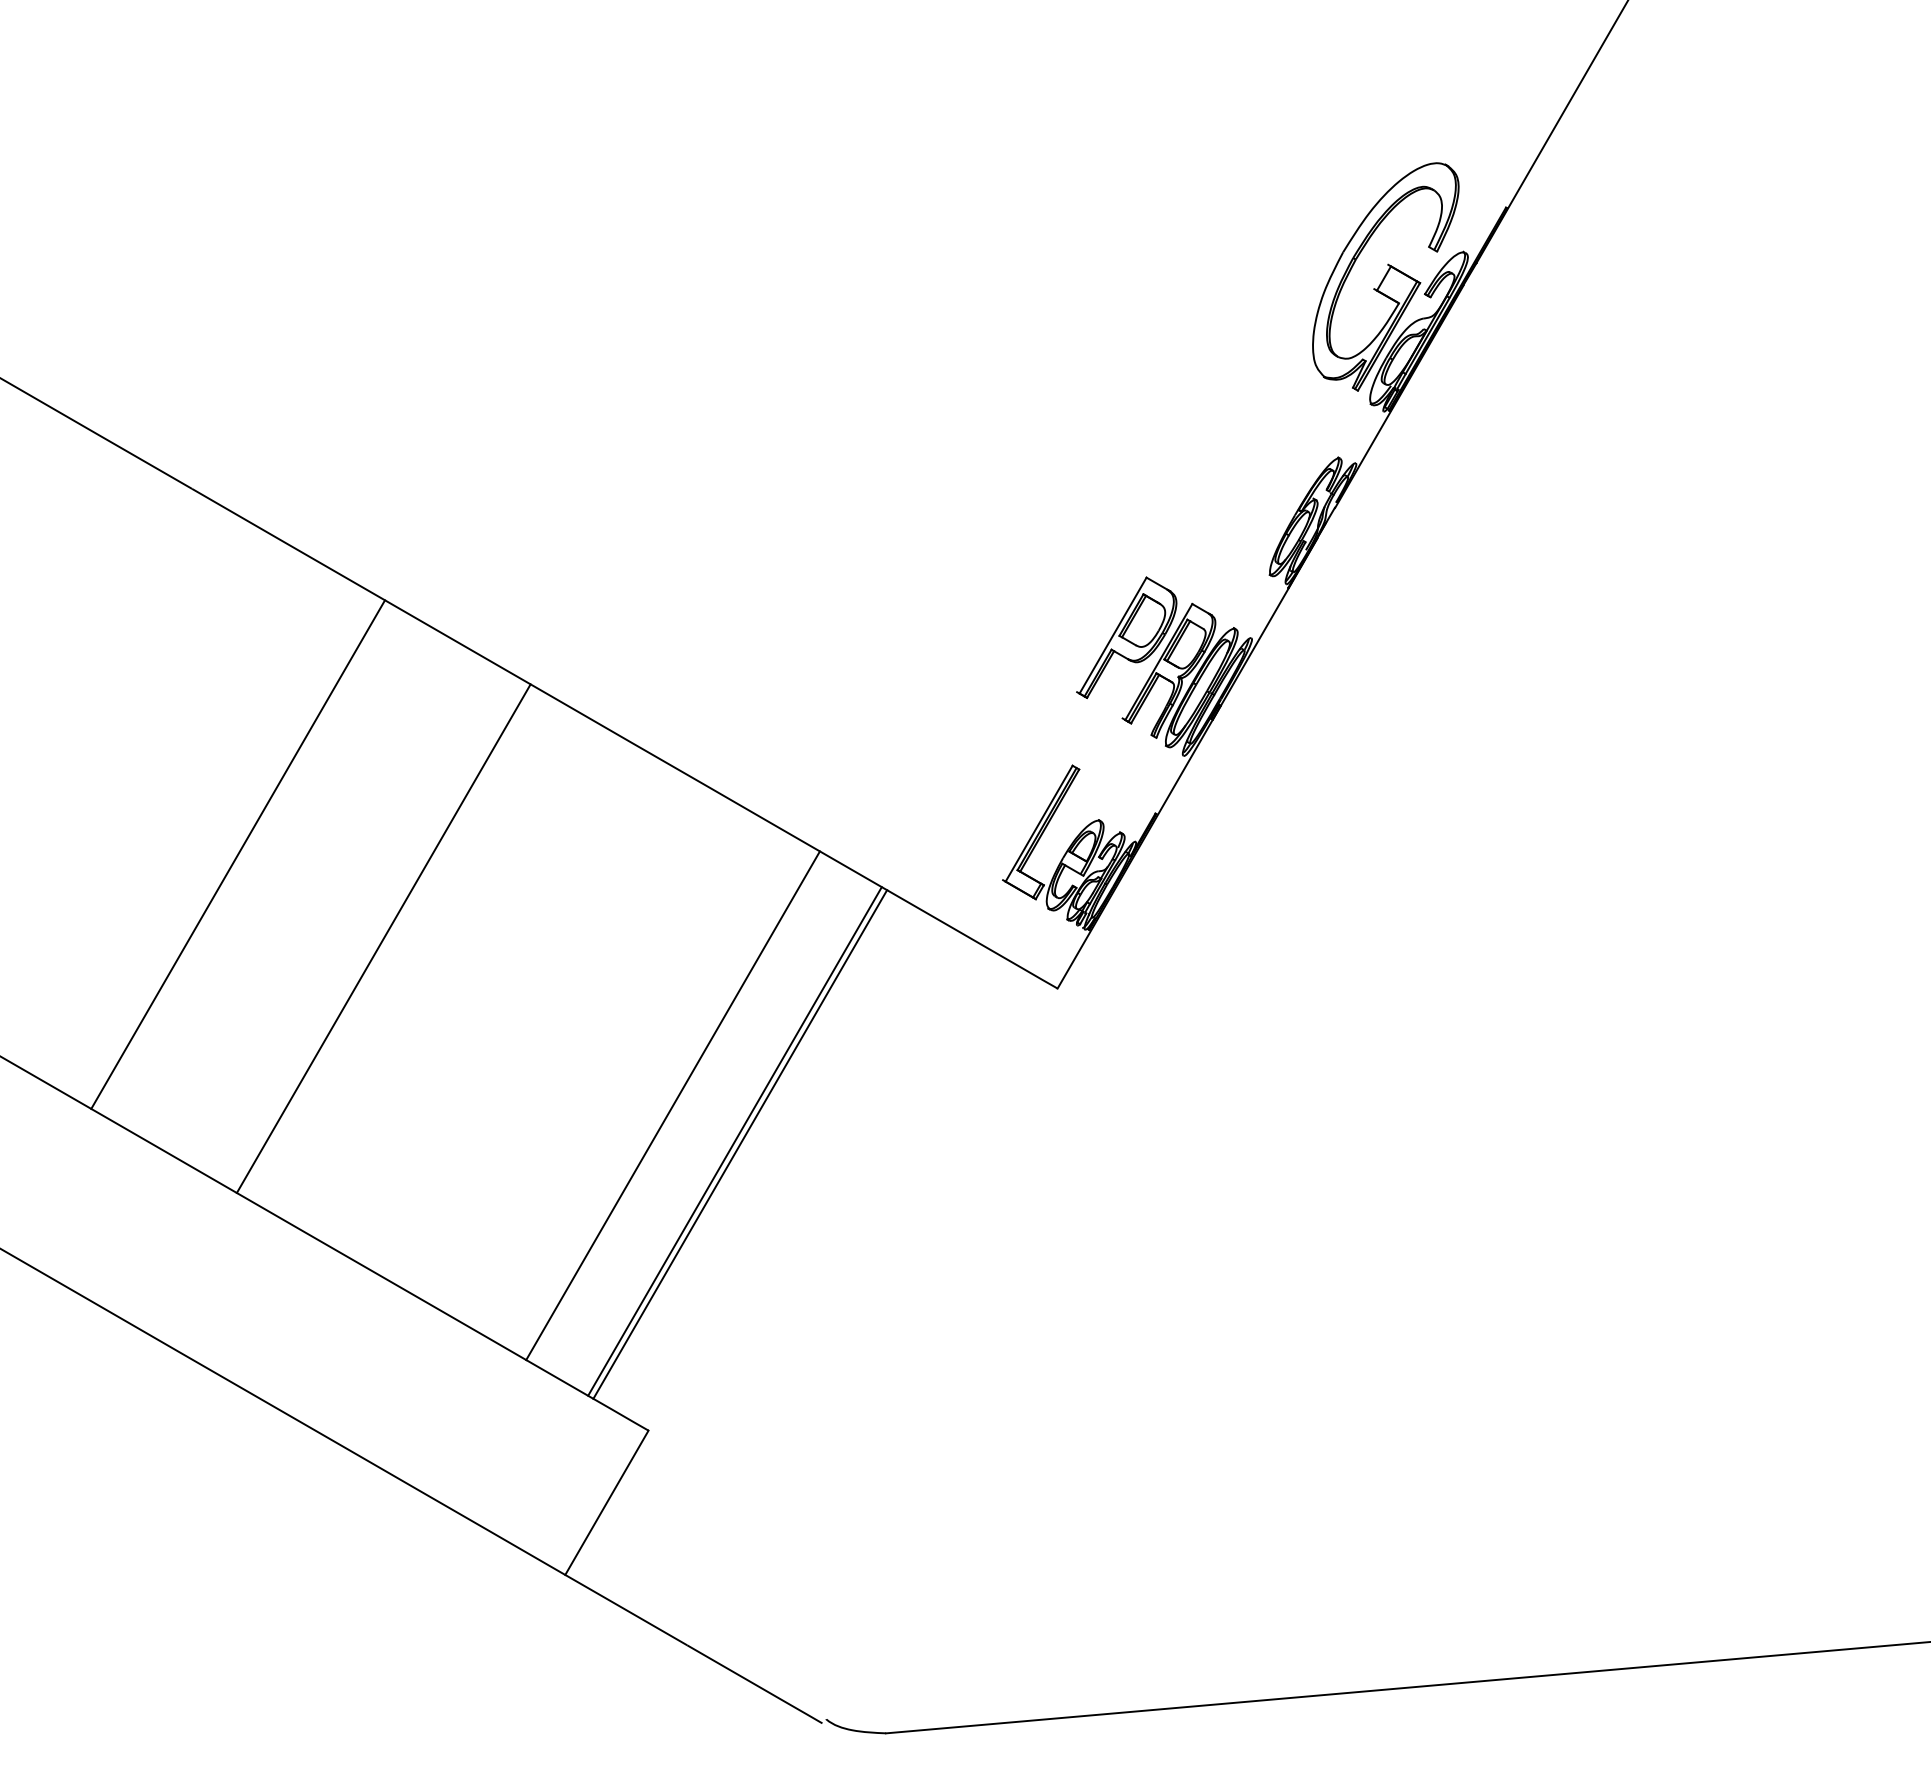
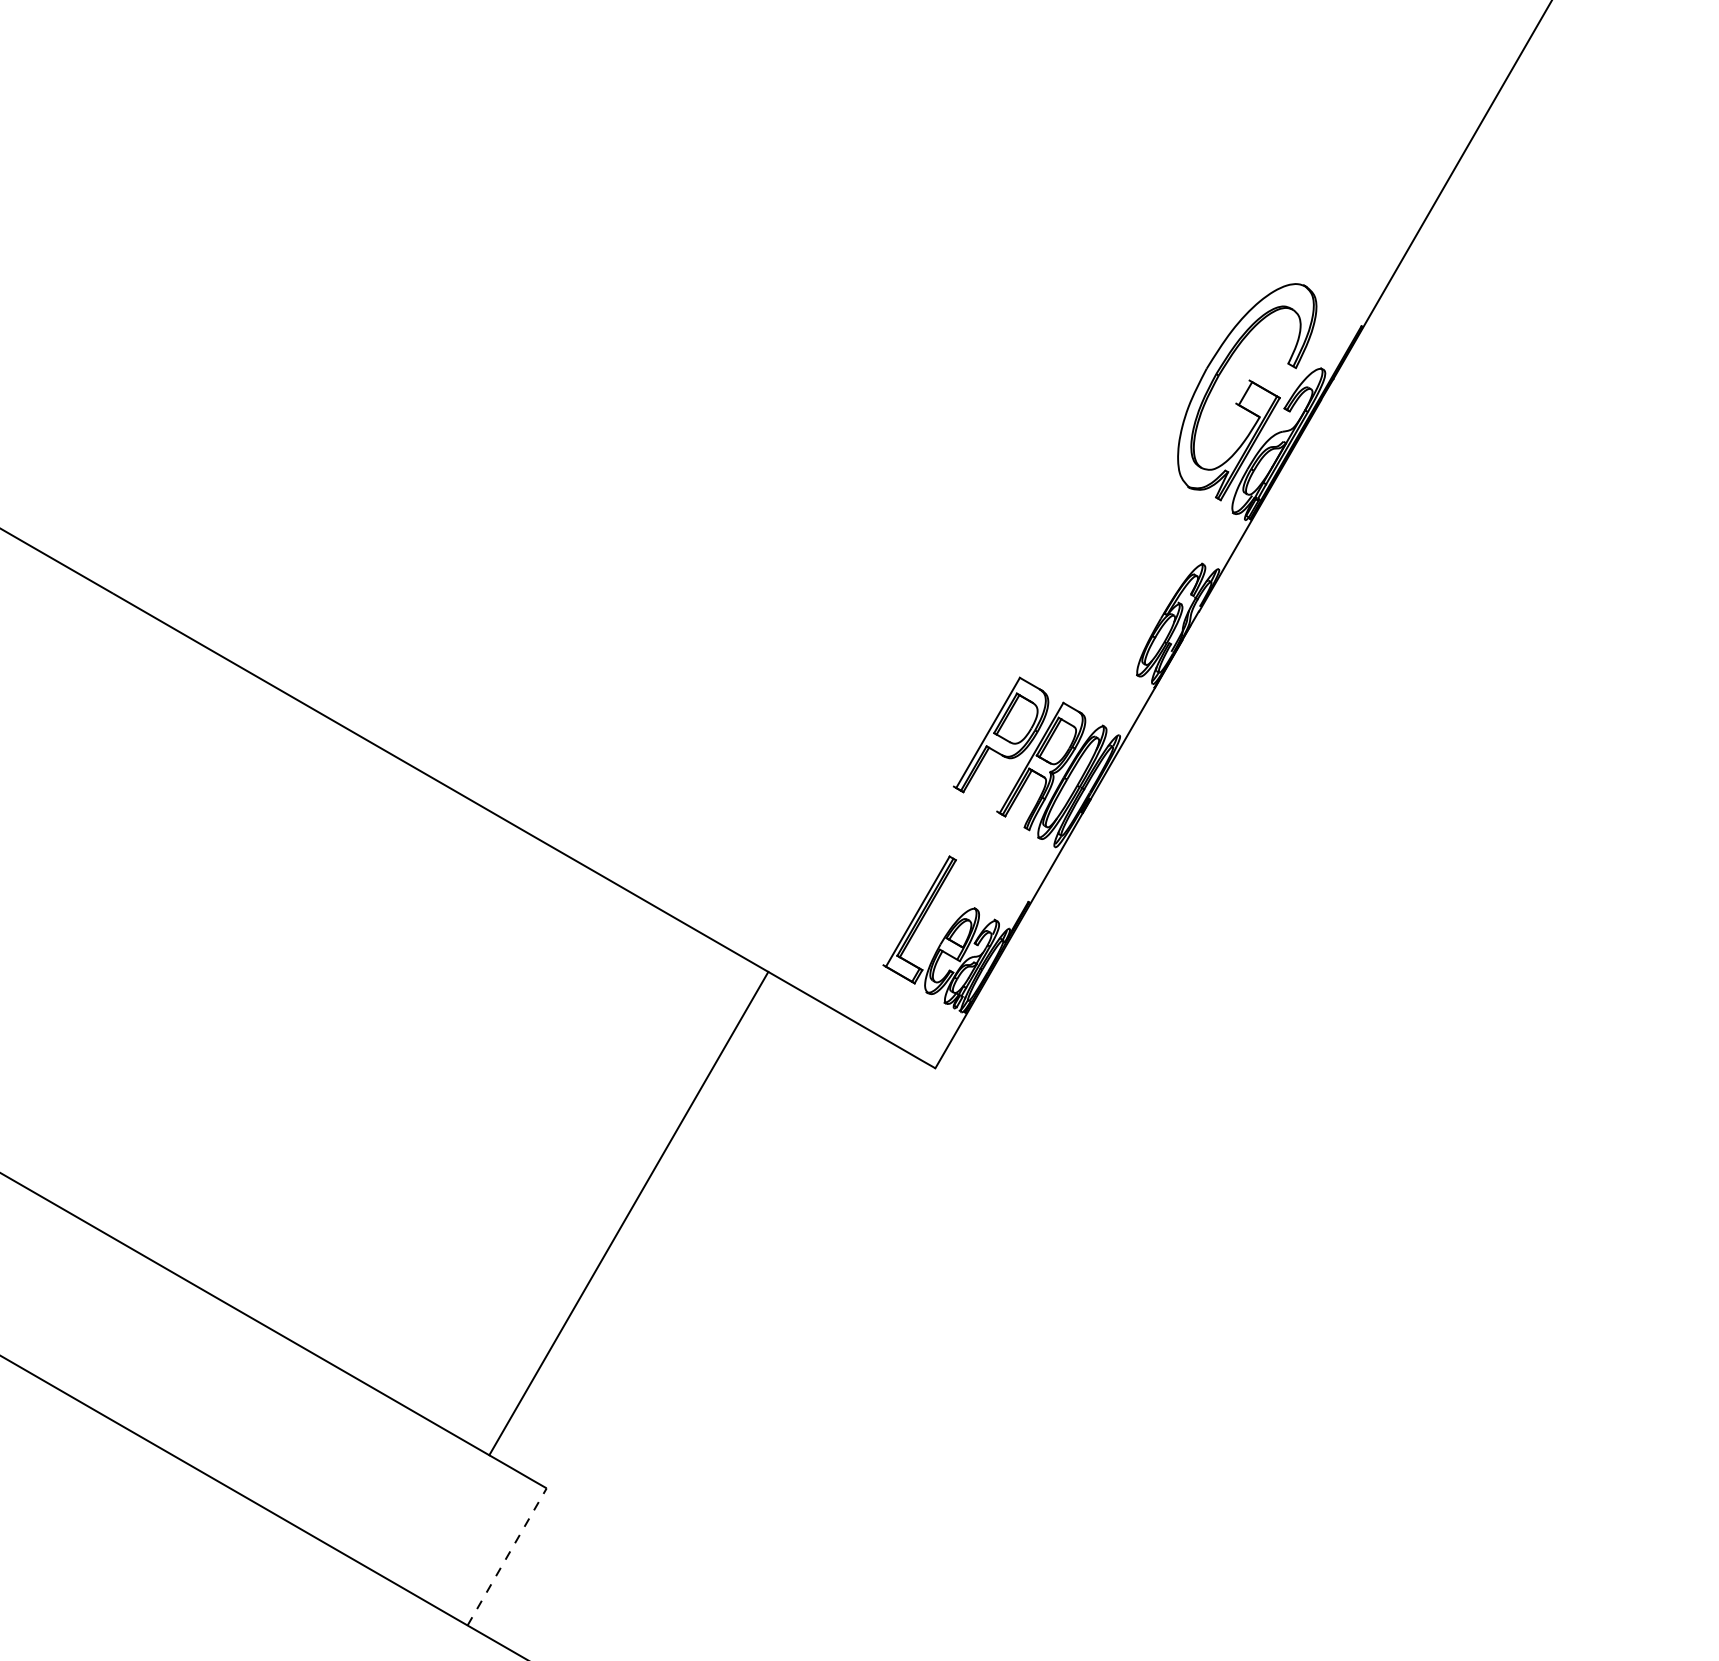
line: (238, 854) -> (157, 940), removed
line: (383, 938) -> (294, 1020), removed
line: (672, 1105) -> (569, 1179), removed
line: (740, 1144) -> (634, 1216), removed
line: (607, 1502) -> (507, 1556), solid -> dashed

